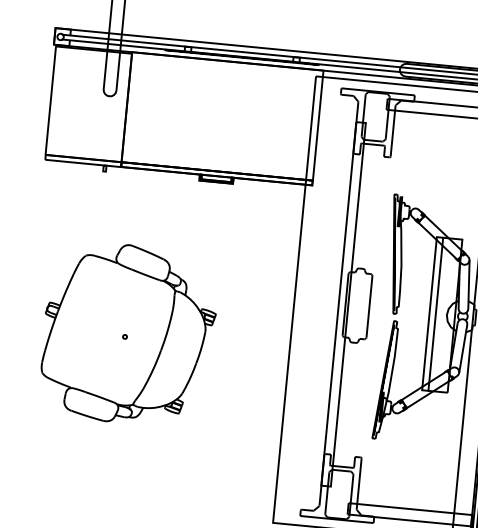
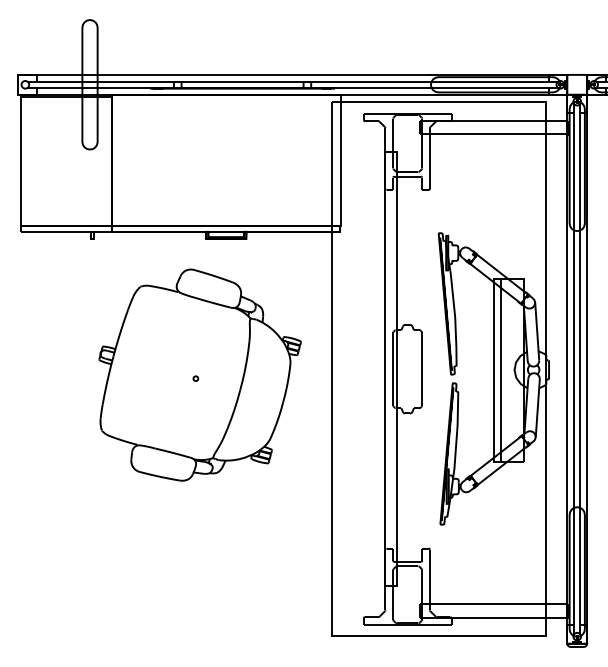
part: (128, 333) -> (199, 374), moved

